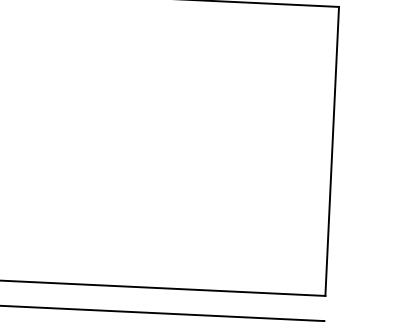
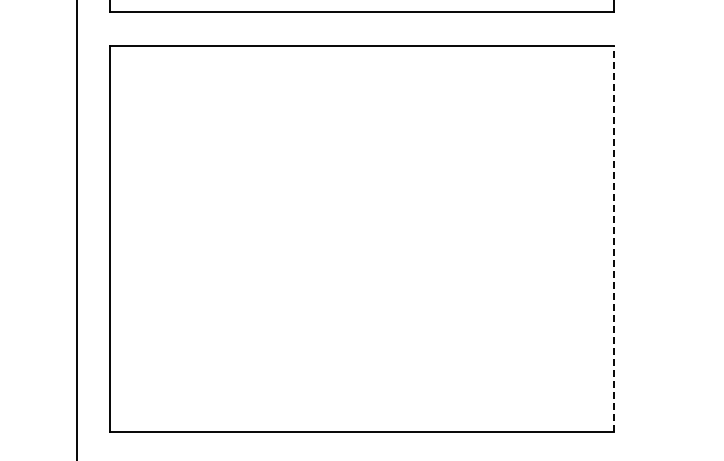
line: (332, 151) -> (613, 238), solid -> dashed

